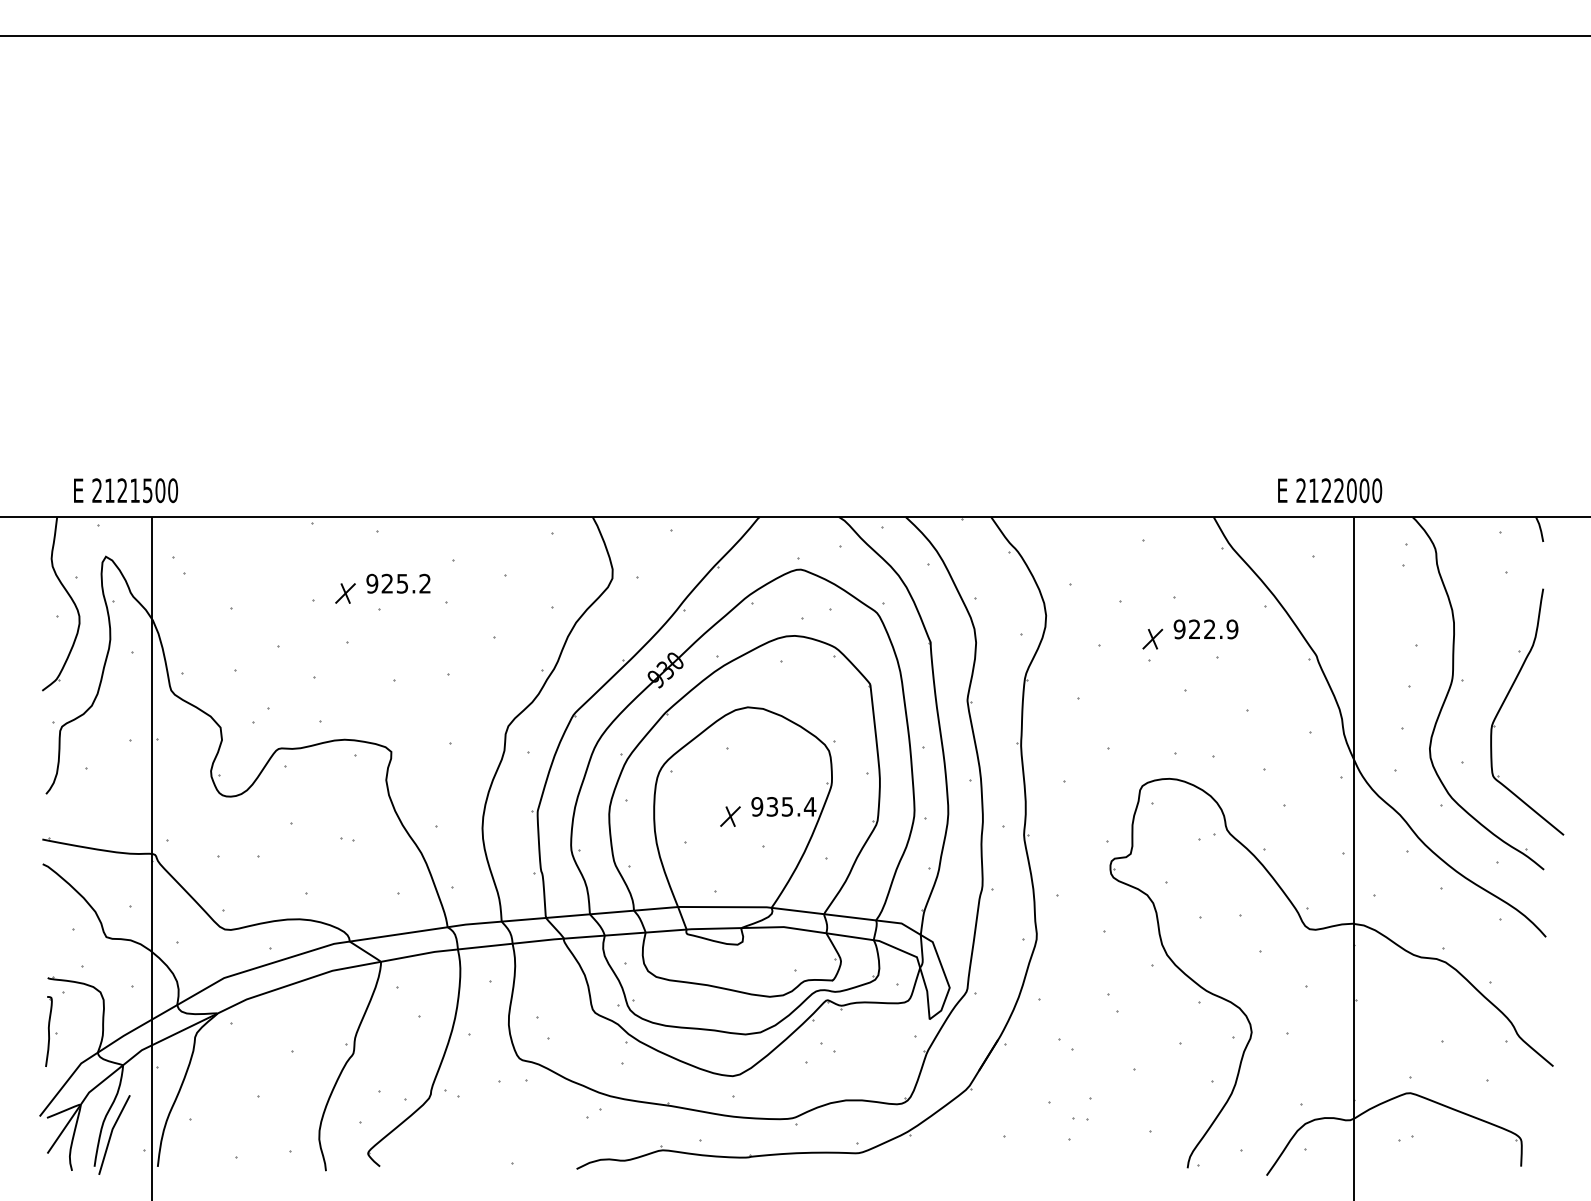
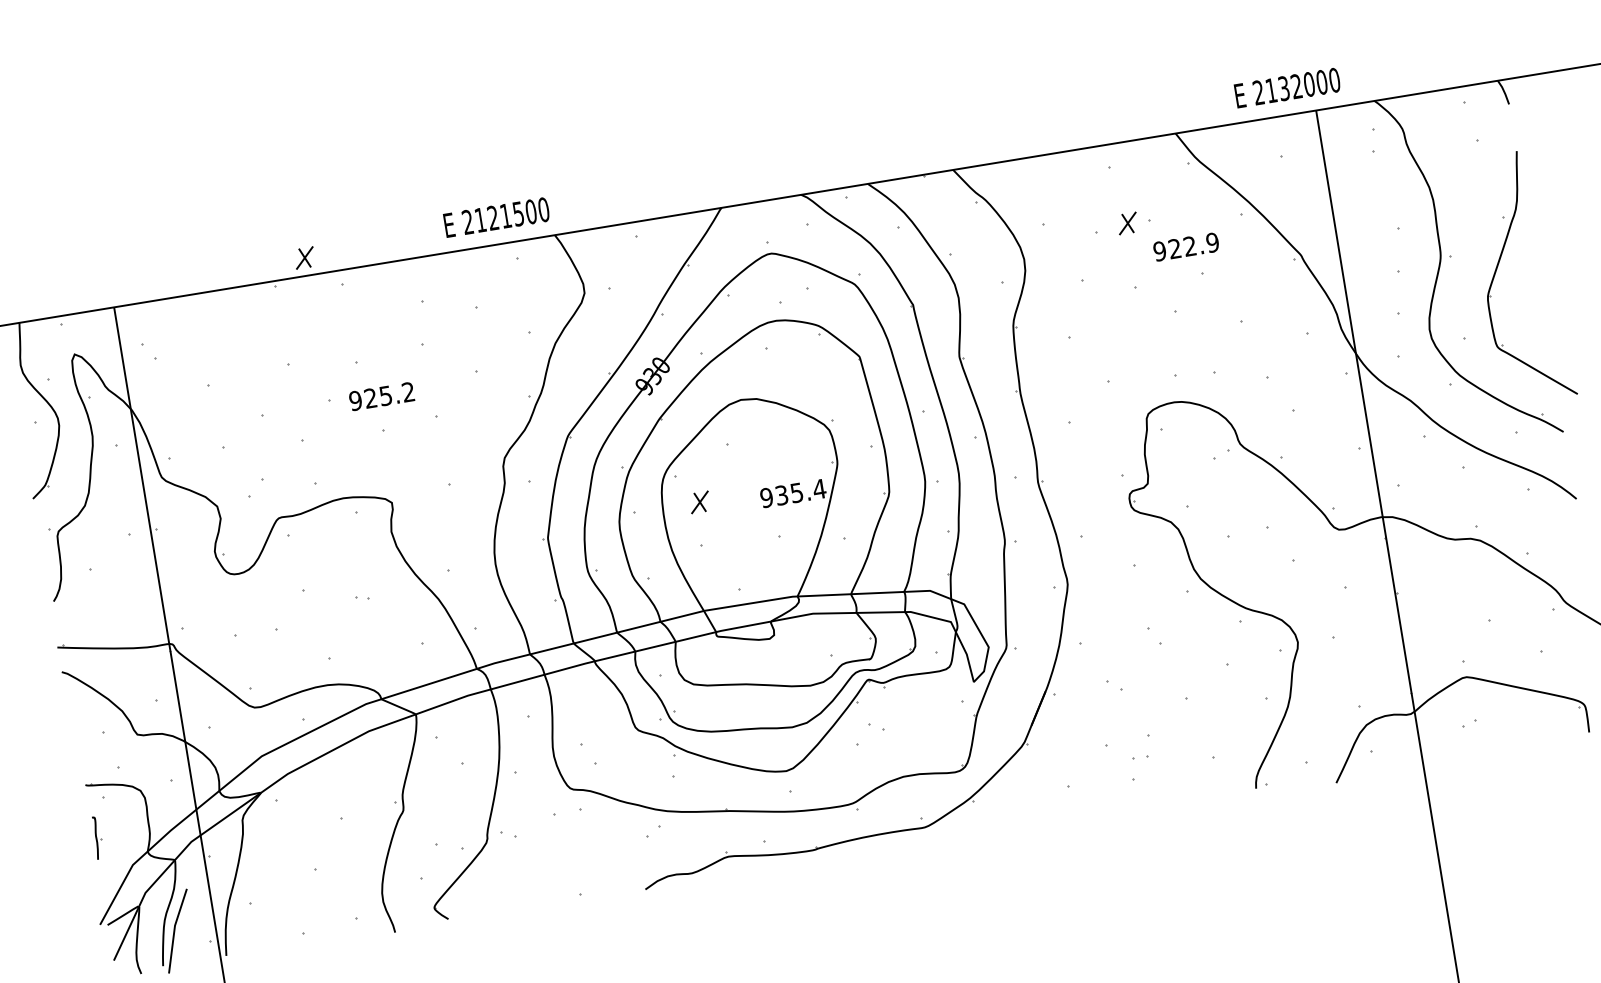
text: (126, 490) -> (497, 217), moved
text: (1326, 490) -> (1283, 88), 2122000 -> 2132000
text: (398, 583) -> (381, 396), moved
part: (345, 593) -> (304, 258), moved
part: (1152, 638) -> (1127, 222), moved
part: (730, 816) -> (699, 502), moved
part: (51, 1031) -> (97, 837), size x0.6

